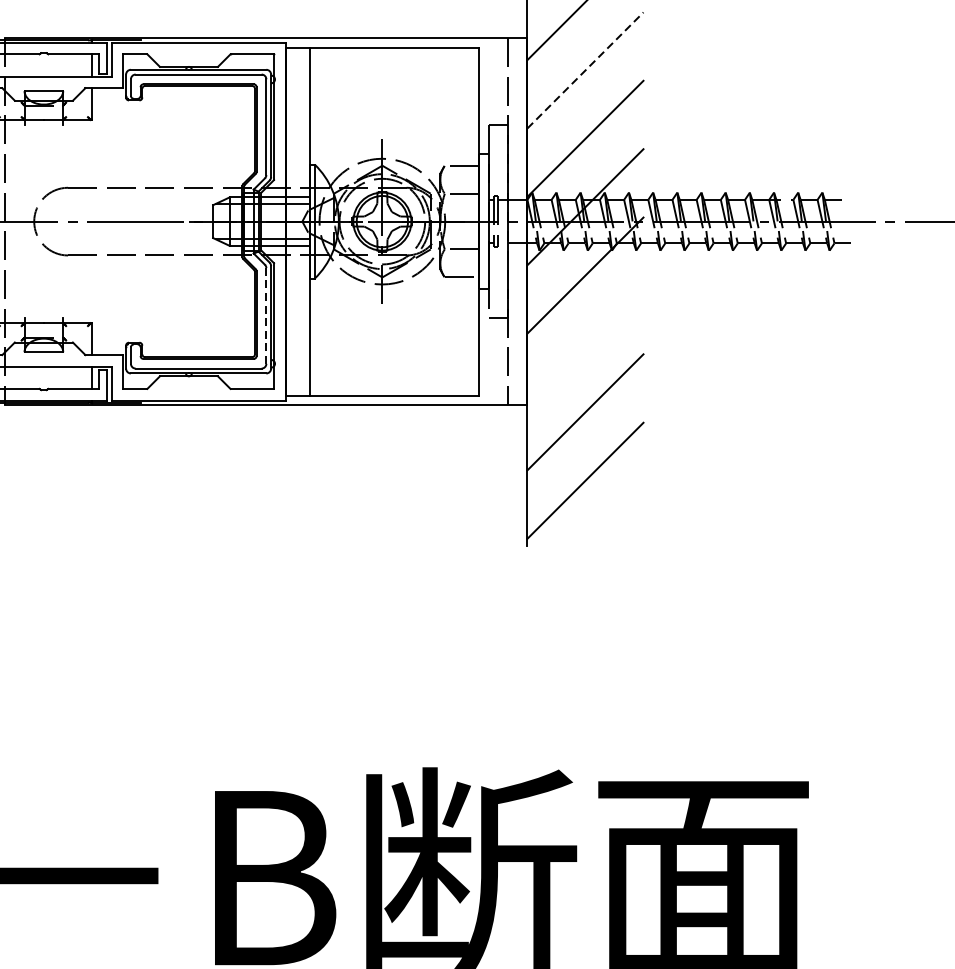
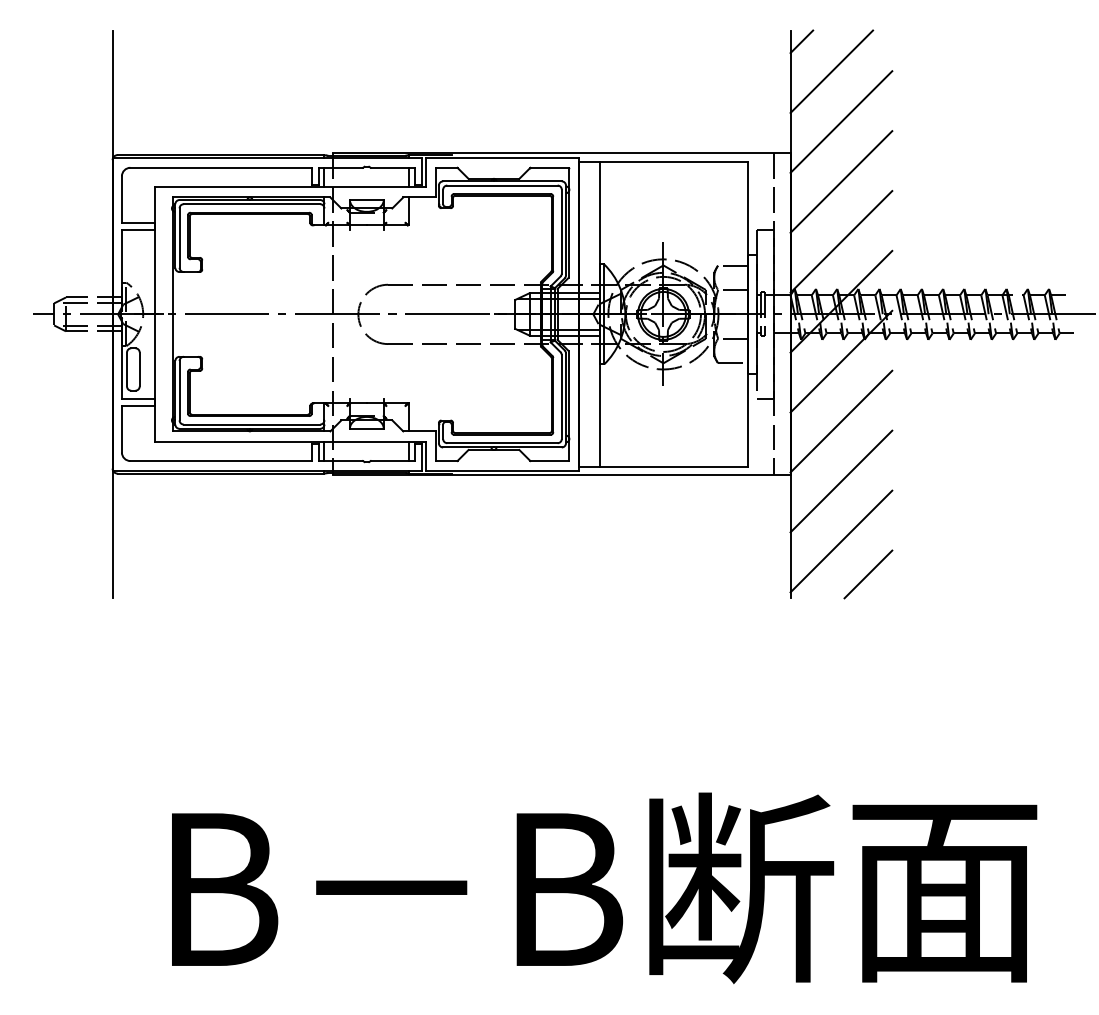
line: (585, 69) -> (841, 181), dashed -> solid
line: (266, 316) -> (561, 397), dashed -> solid
line: (585, 343) -> (841, 421), added
line: (616, 518) -> (868, 574), added

